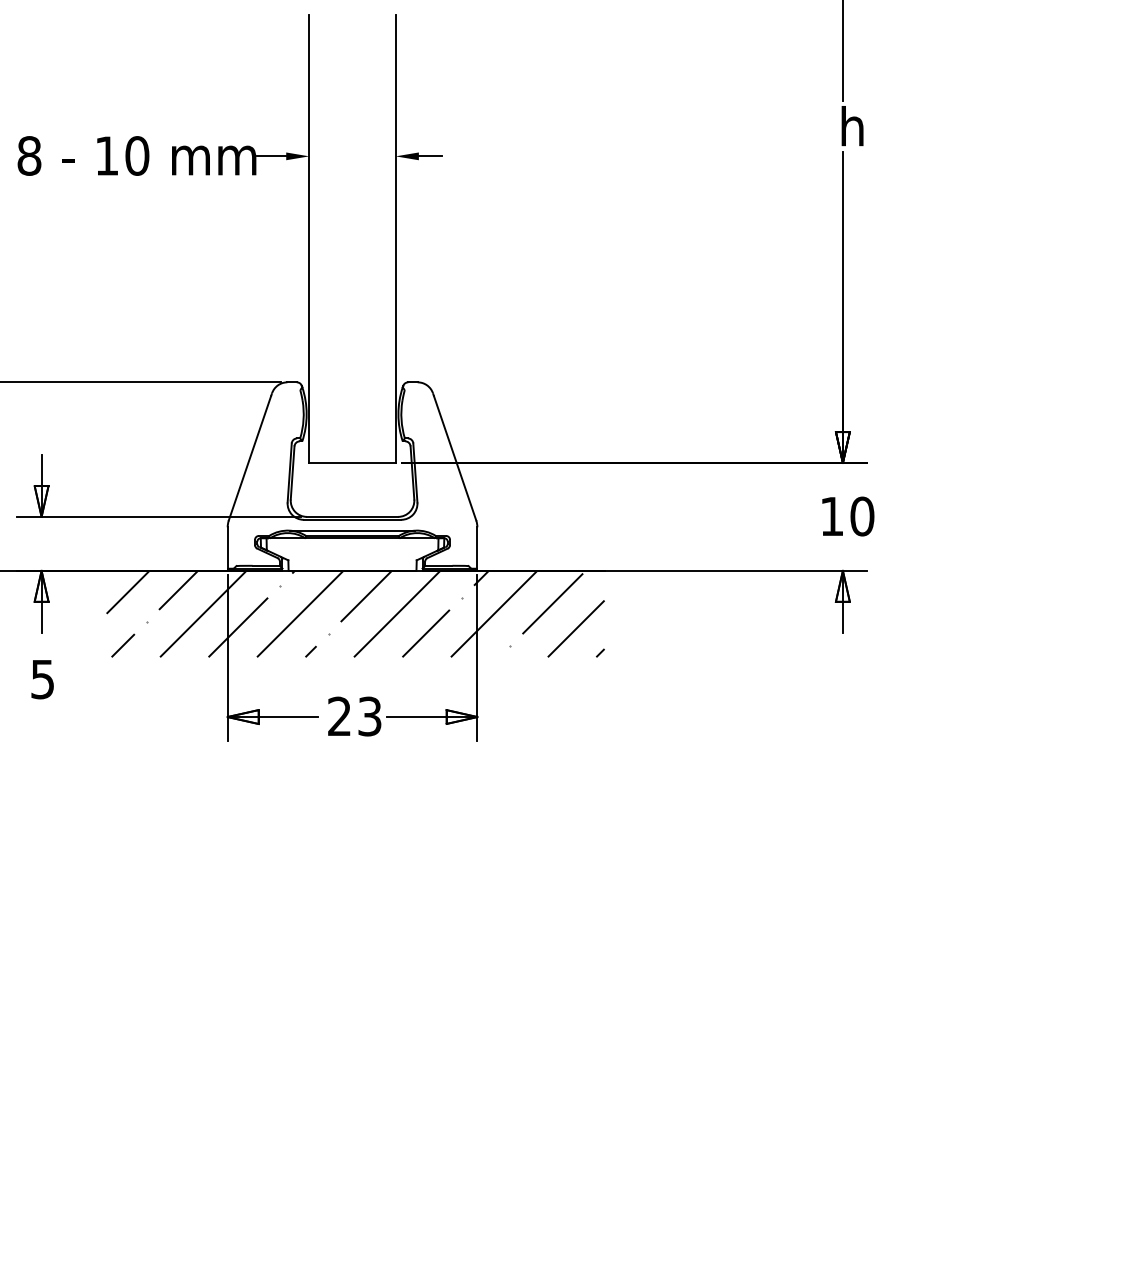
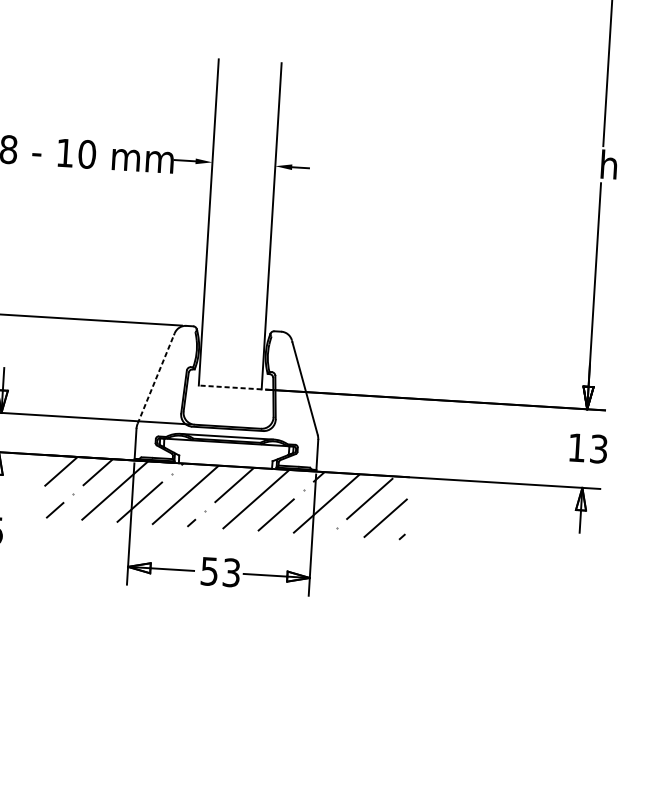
line: (249, 458) -> (155, 379), solid -> dashed
line: (352, 462) -> (230, 387), solid -> dashed
text: (862, 516) -> (599, 449), 10 -> 13
text: (339, 716) -> (209, 571), 23 -> 53

